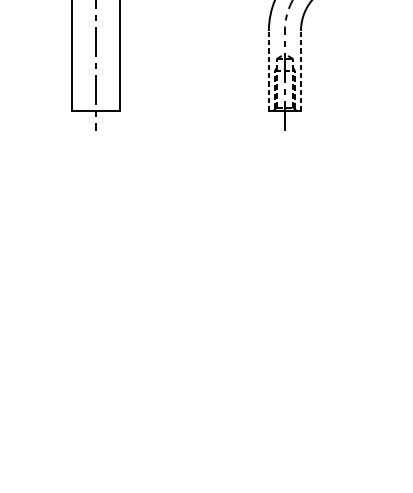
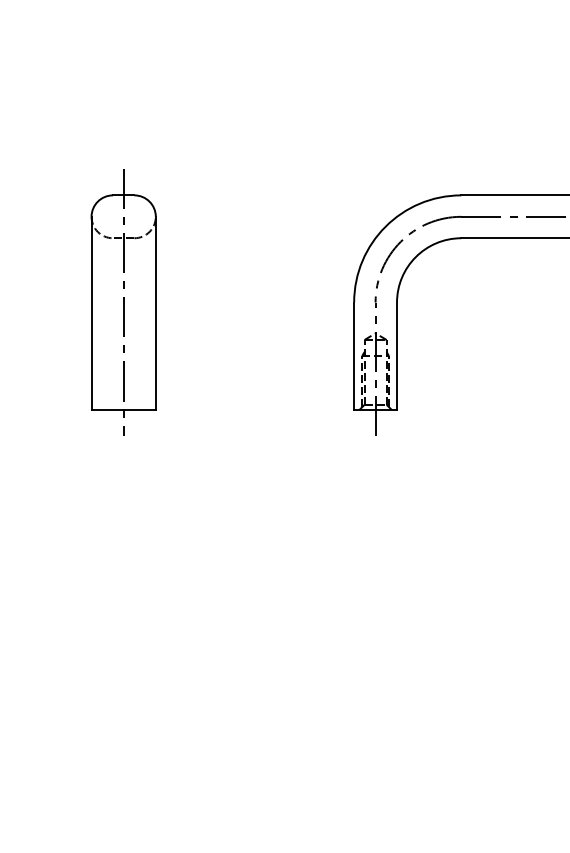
line: (269, 71) -> (354, 356), dashed -> solid
line: (301, 71) -> (397, 356), dashed -> solid

